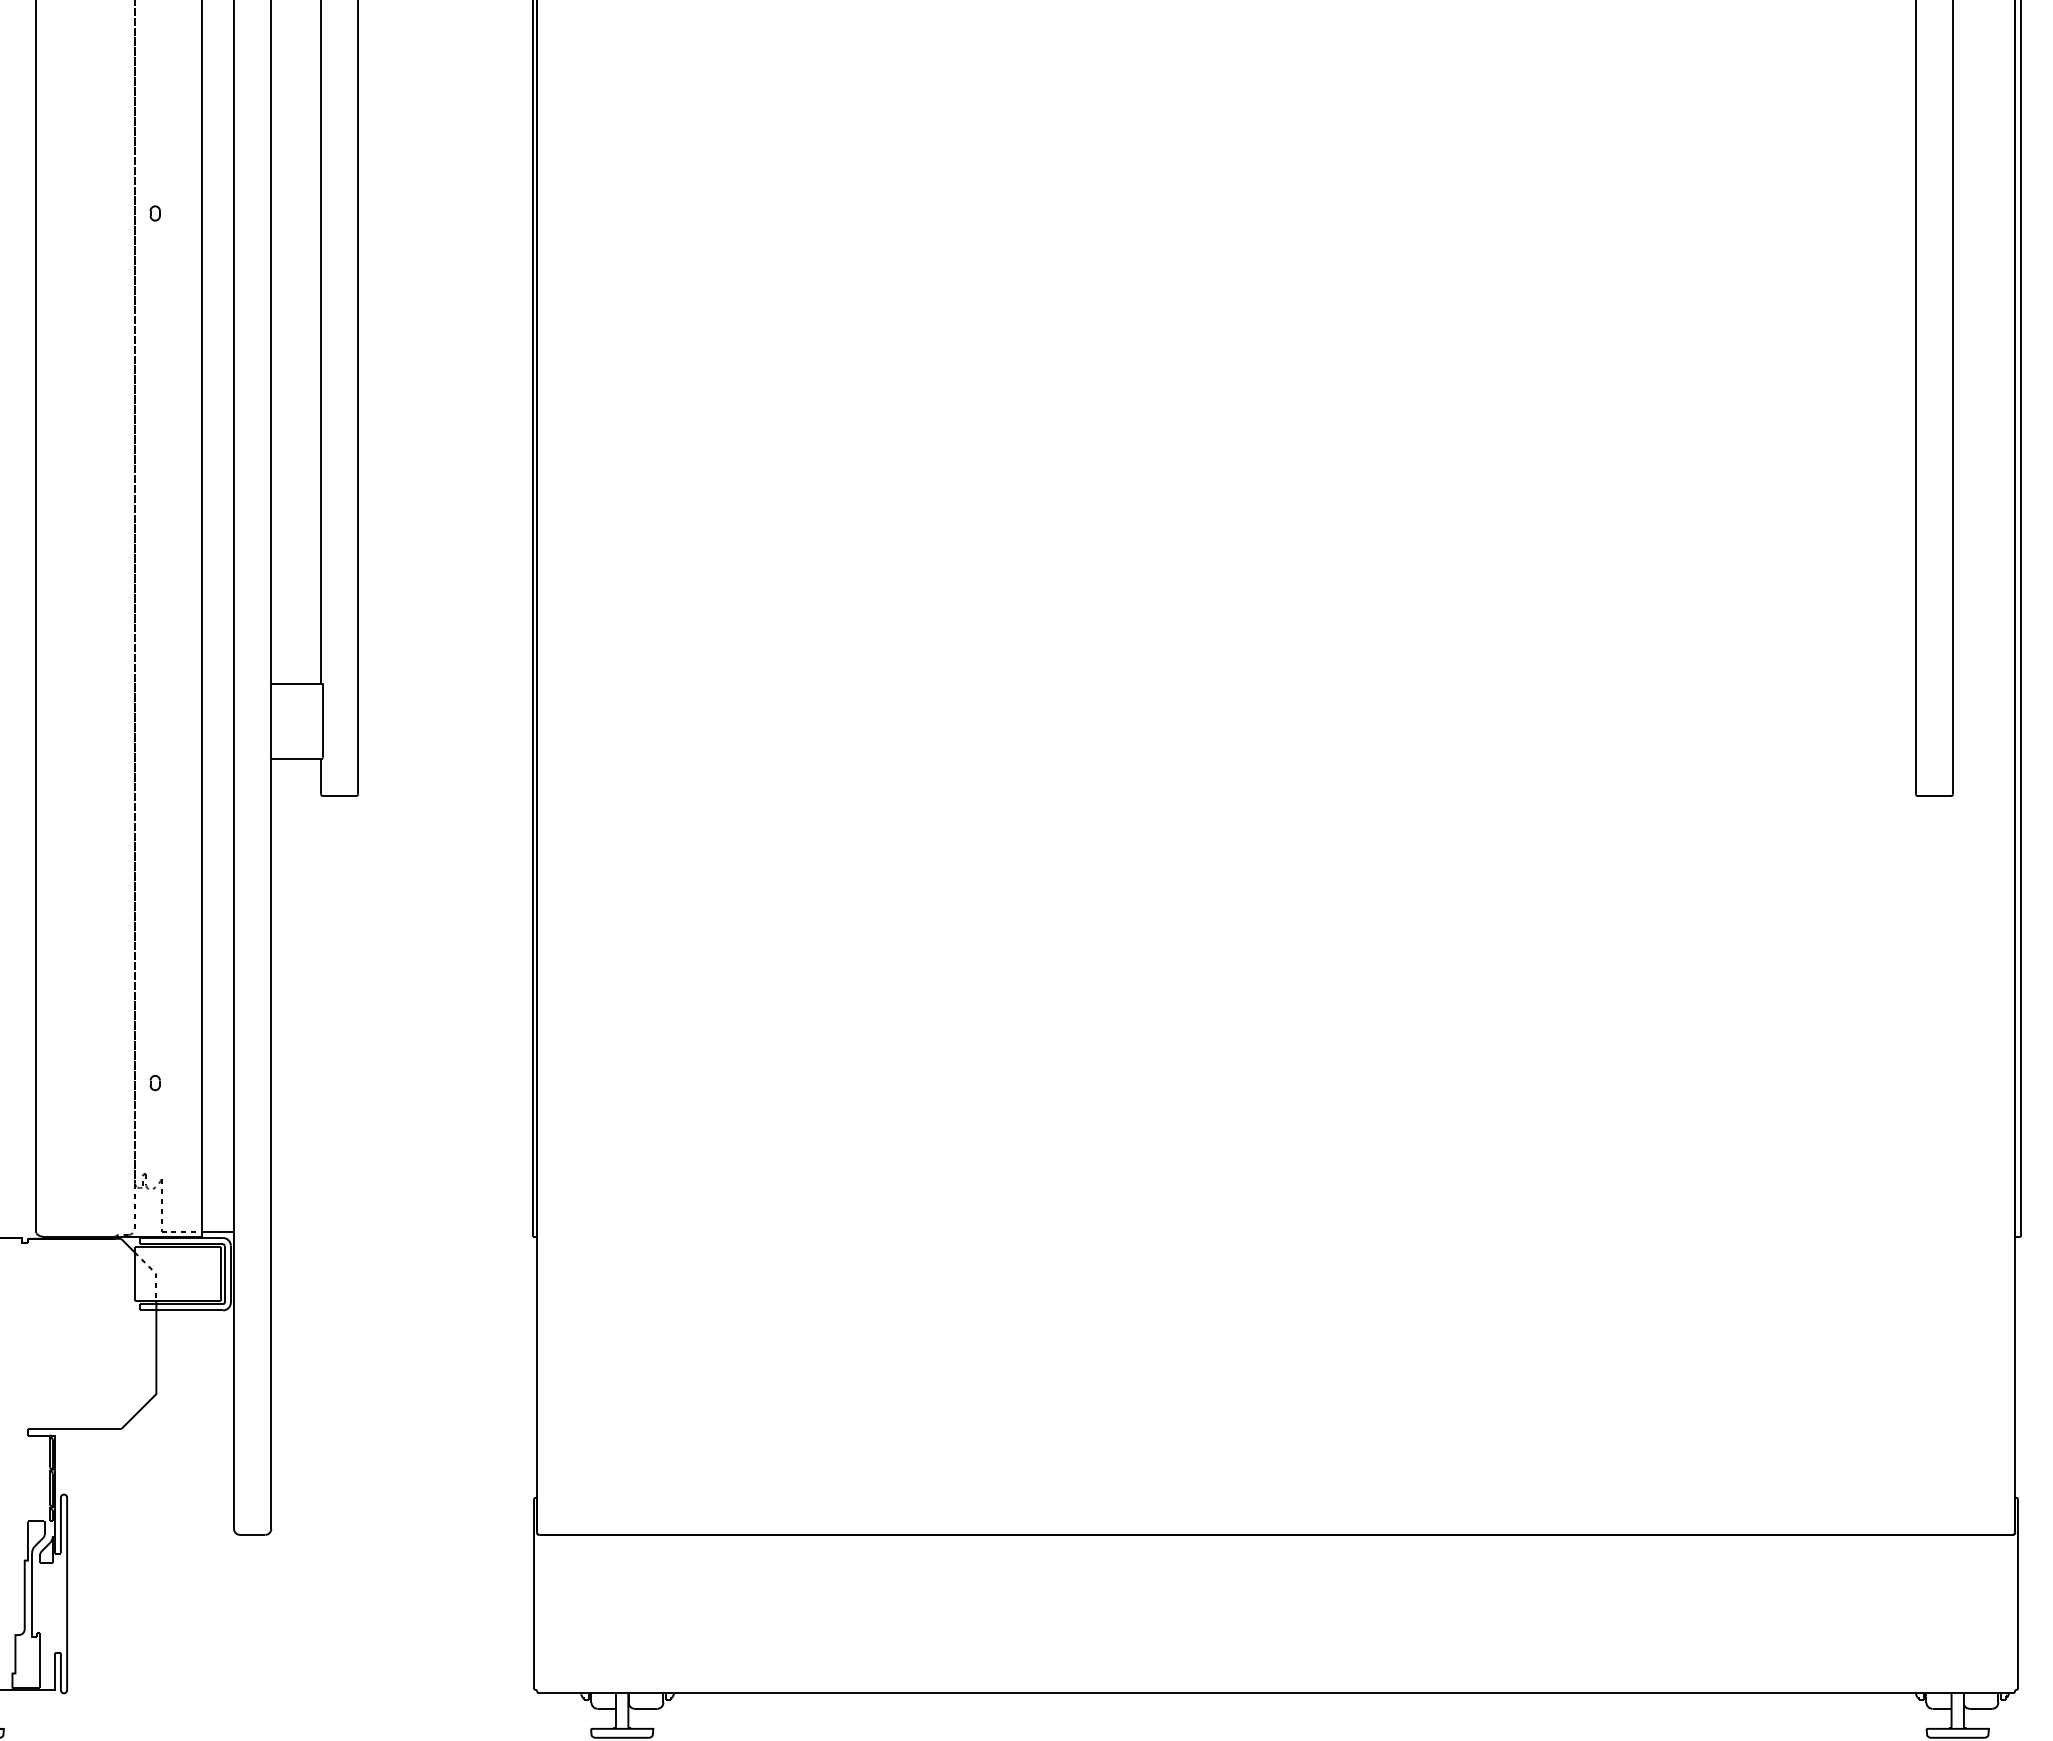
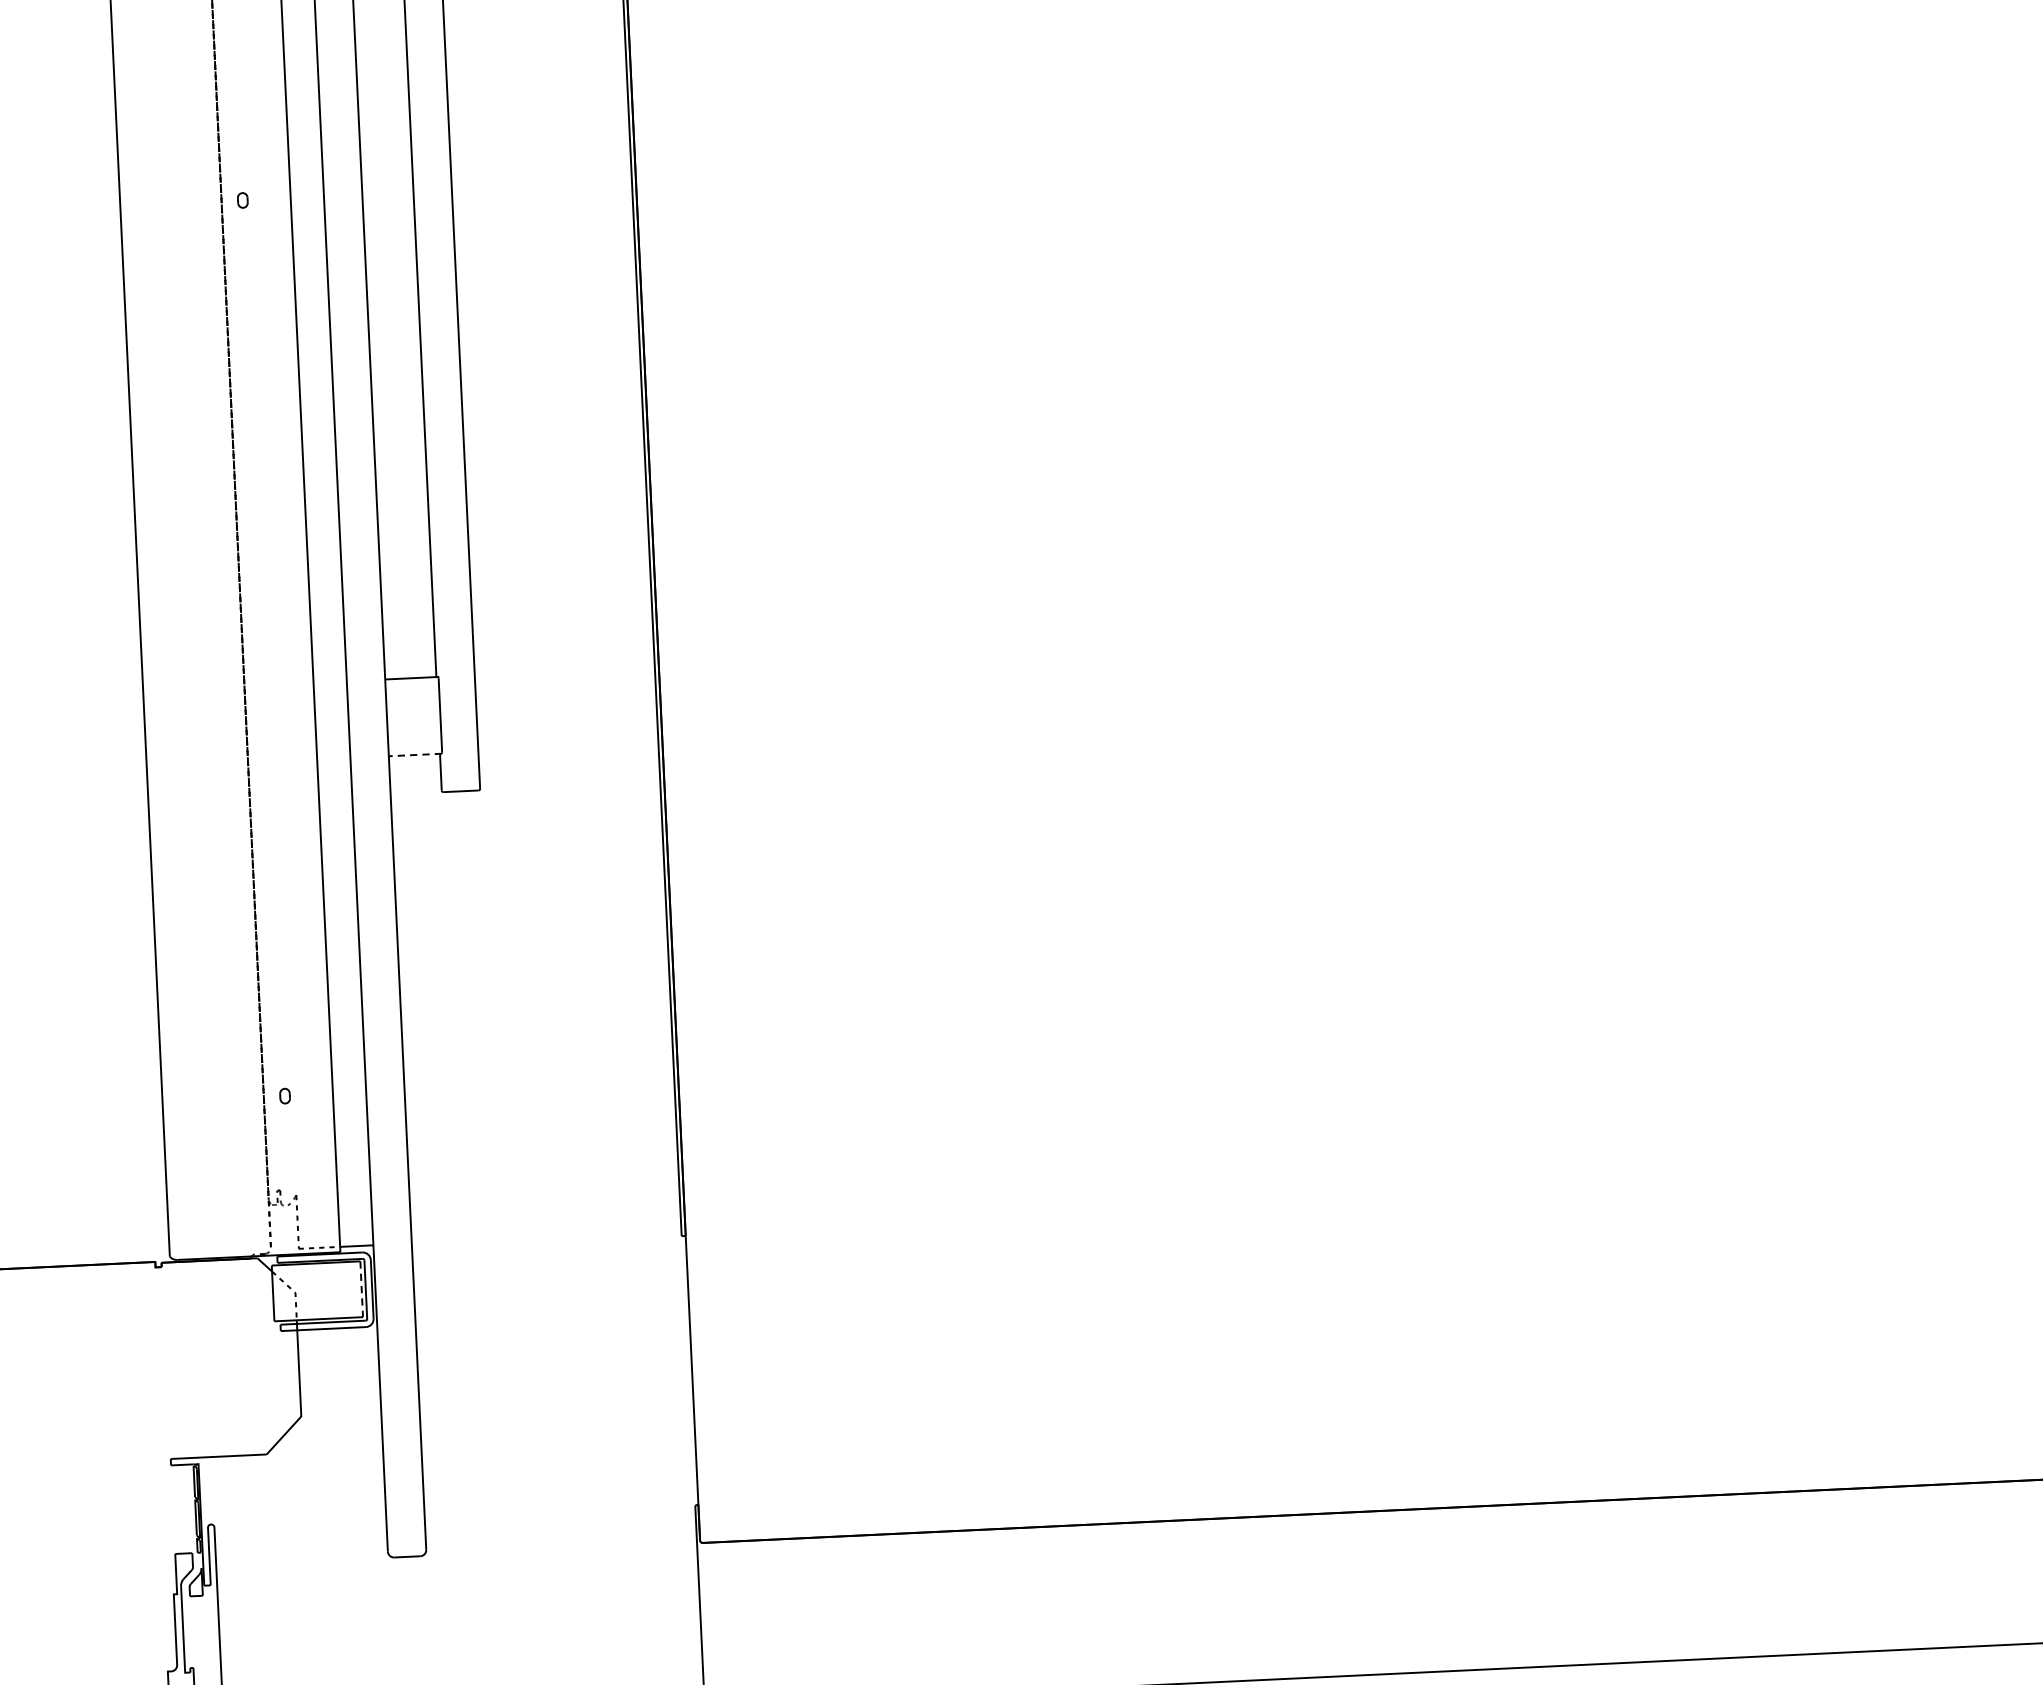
line: (297, 758) -> (415, 754), solid -> dashed
line: (220, 1274) -> (361, 1290), solid -> dashed

